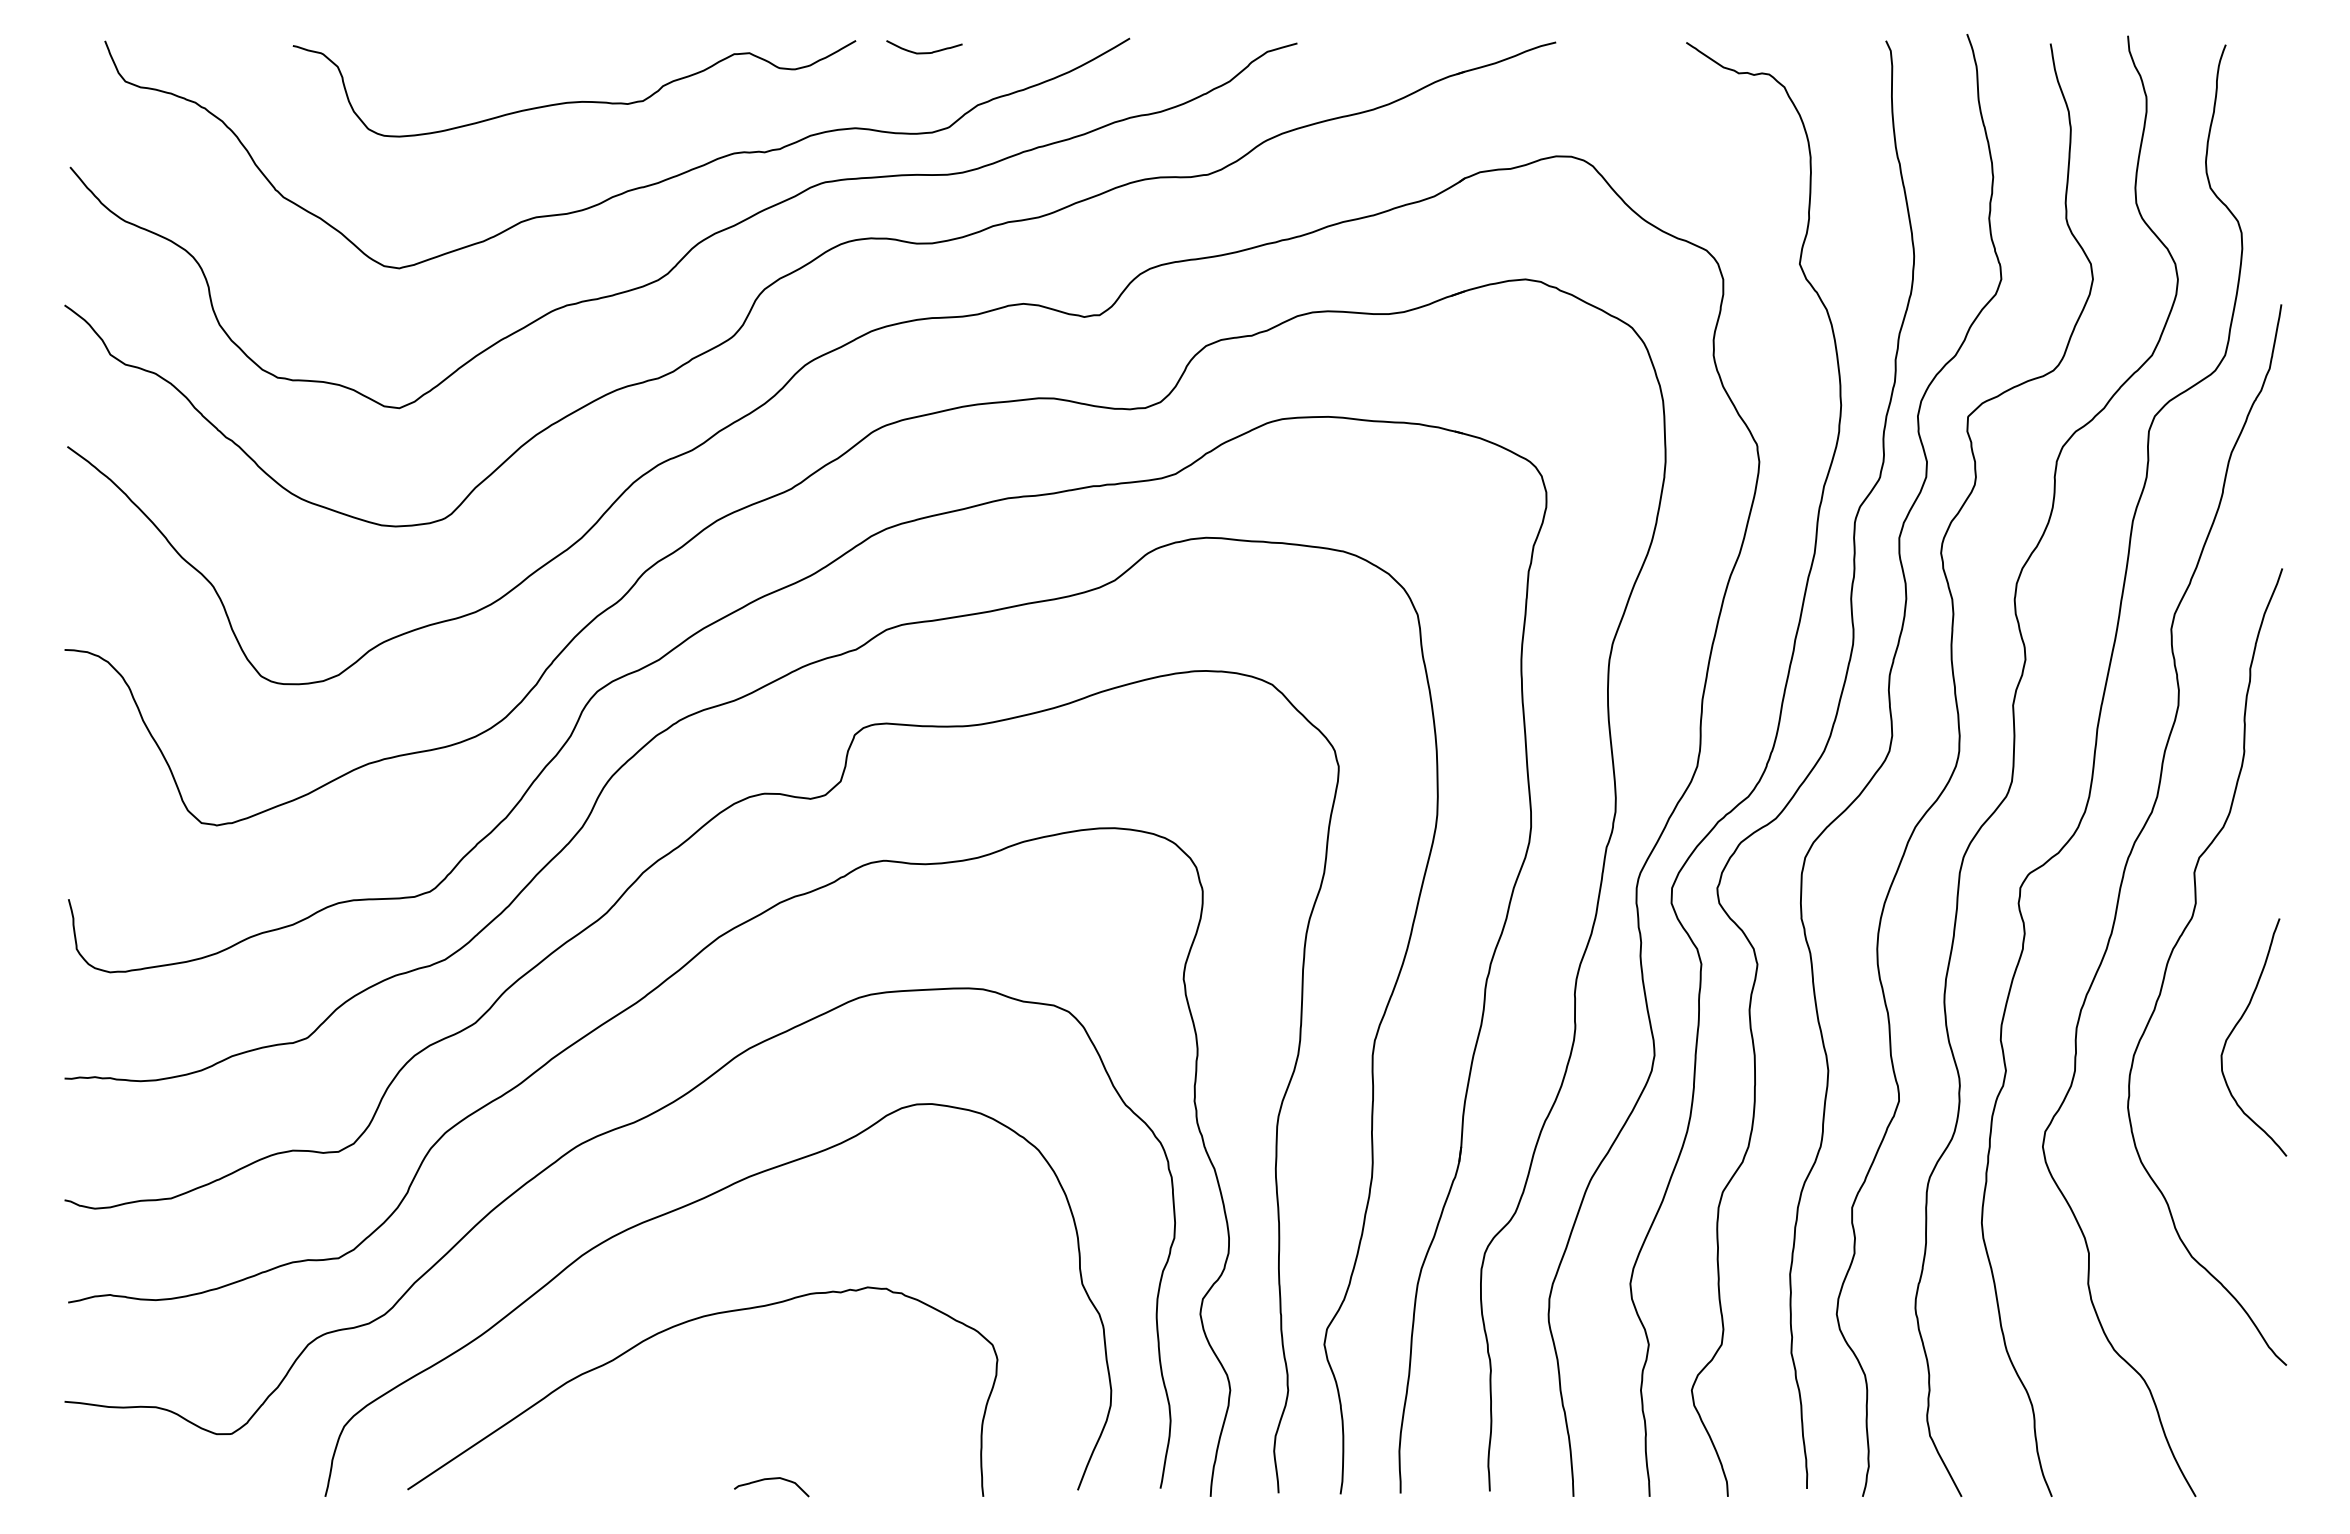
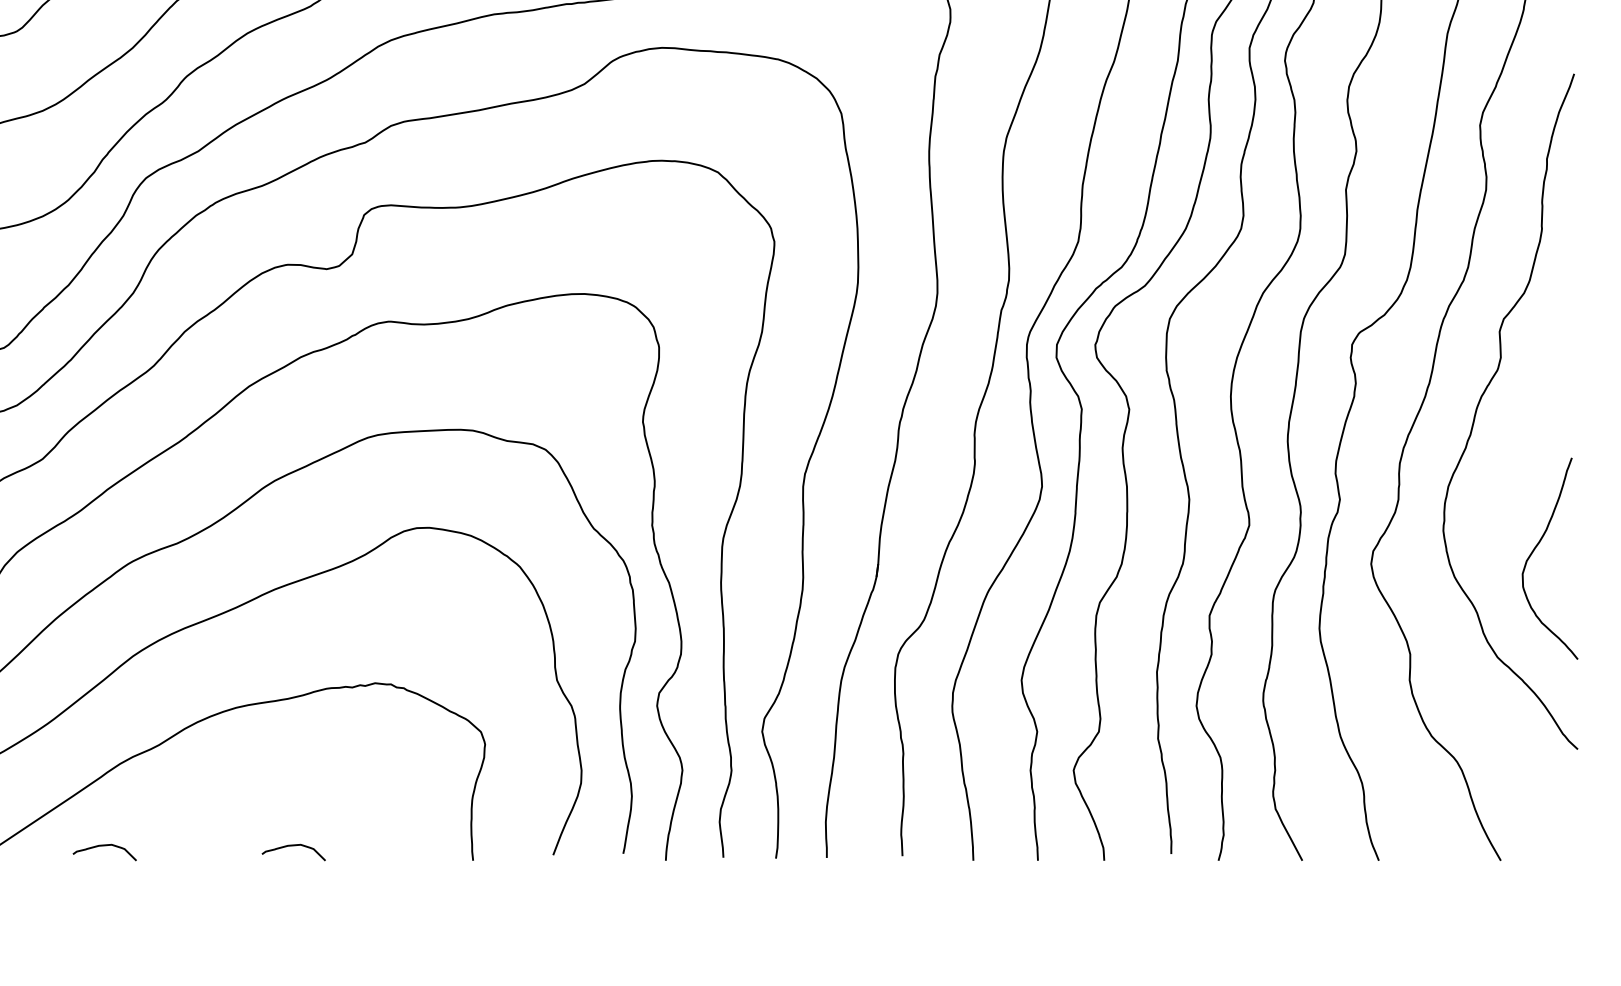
curve: (2236, 1026) -> (1535, 549), moved
curve: (548, 1479) -> (104, 846), added

